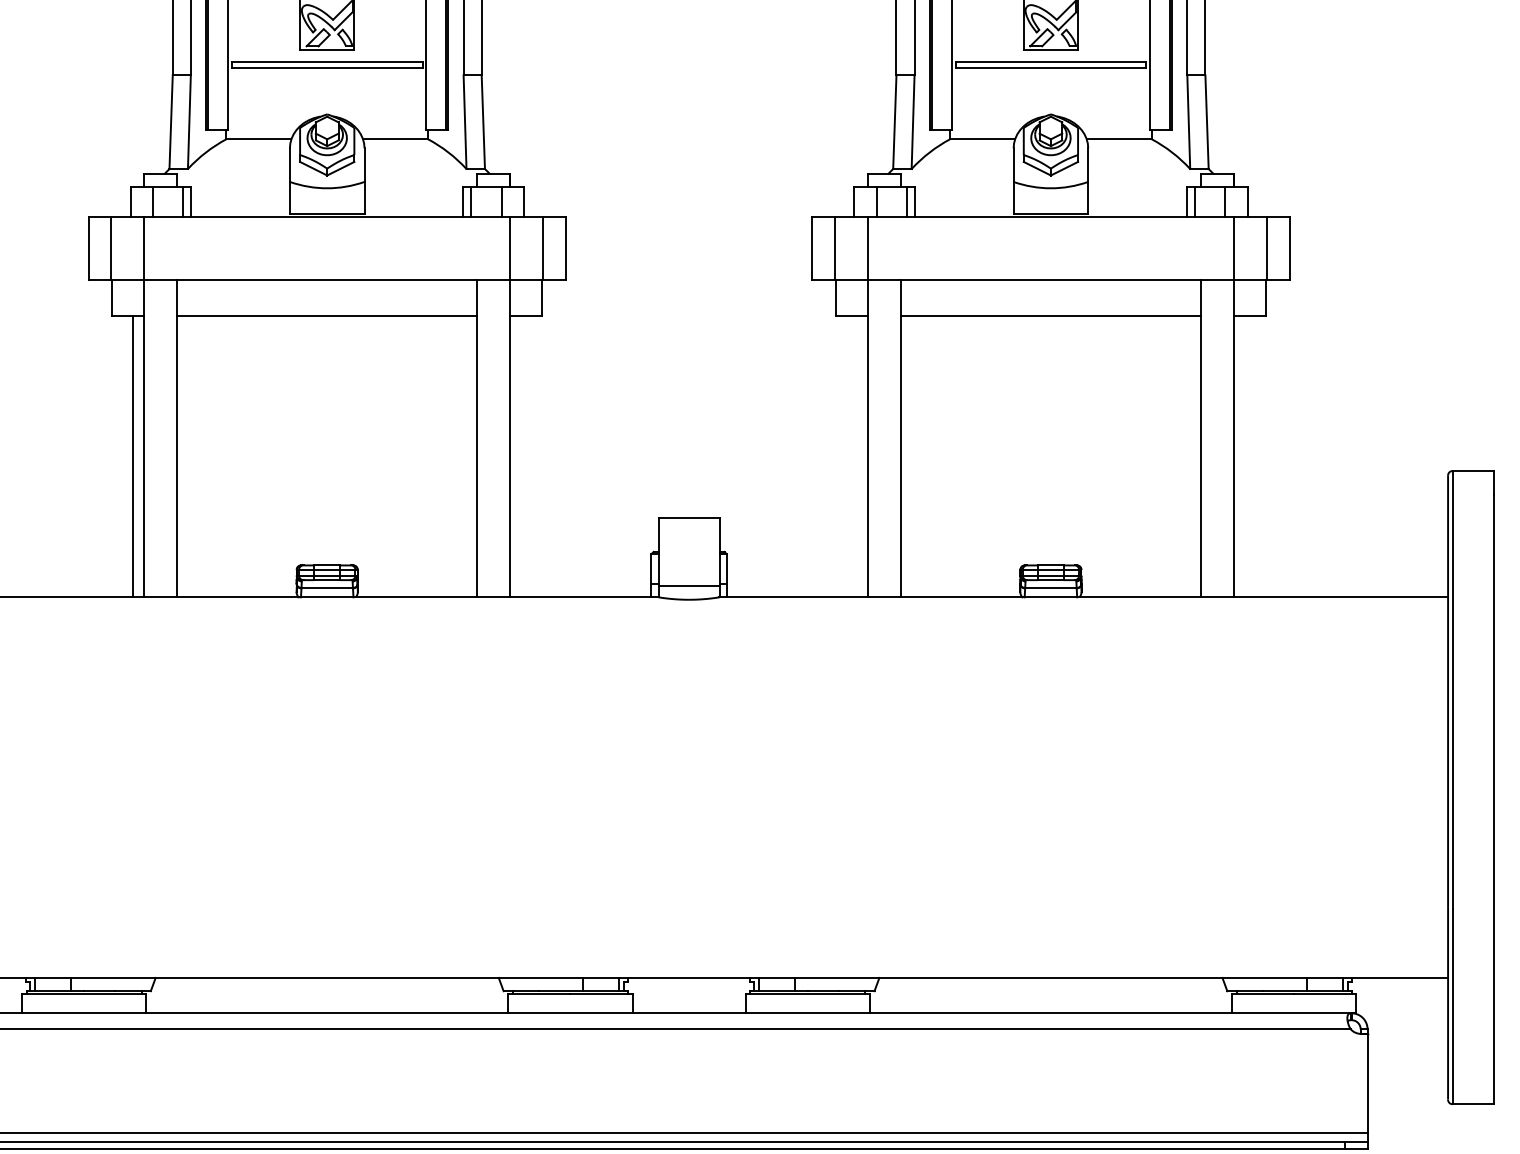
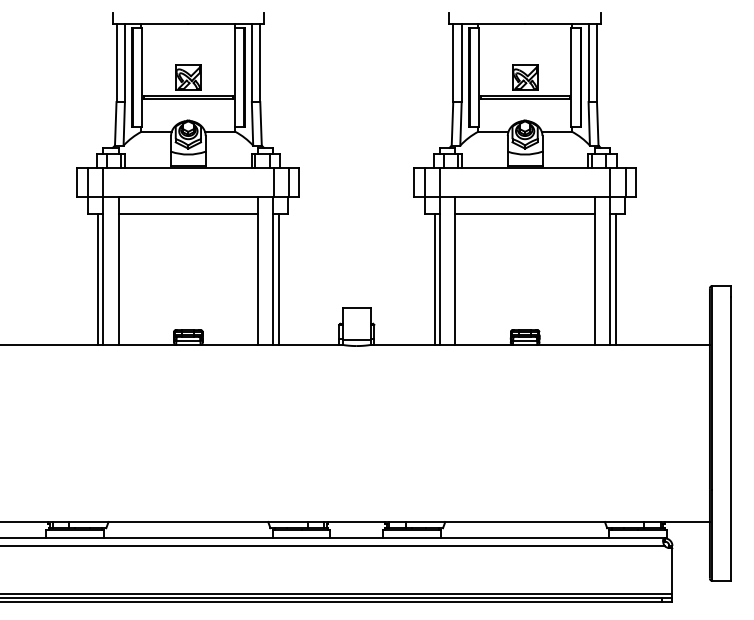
line: (520, 456) -> (278, 279), added
line: (856, 456) -> (434, 279), added
line: (1245, 456) -> (615, 279), added

